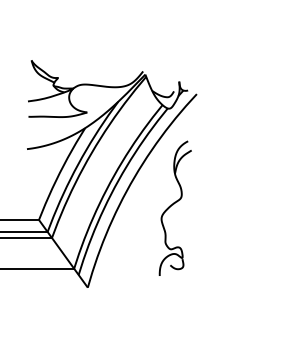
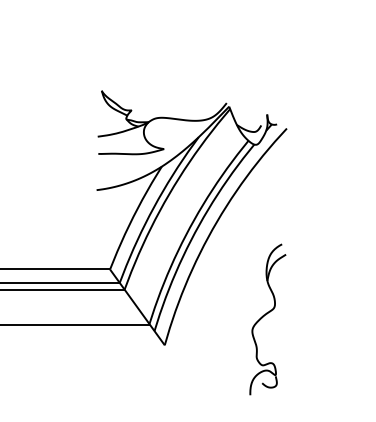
part: (175, 208) -> (267, 319), moved

